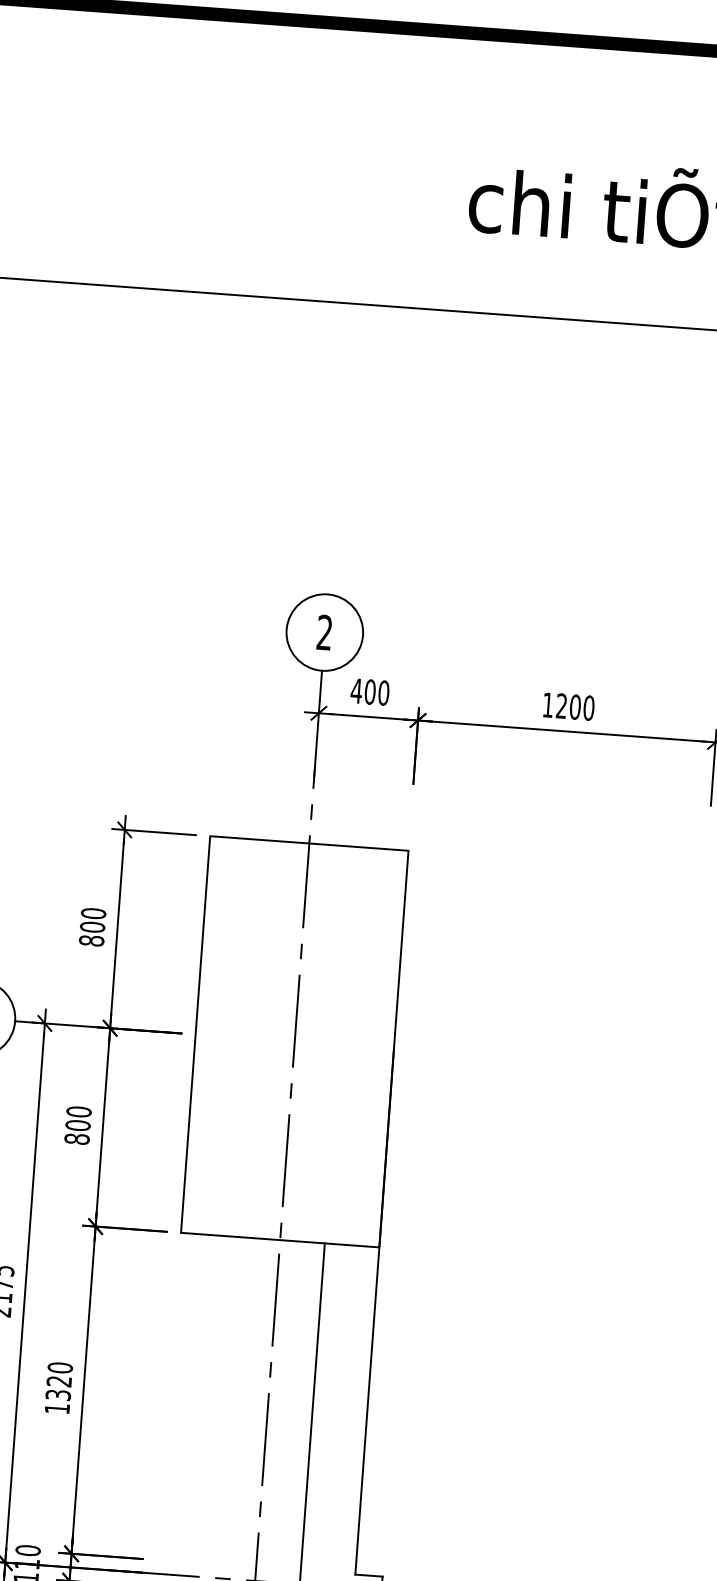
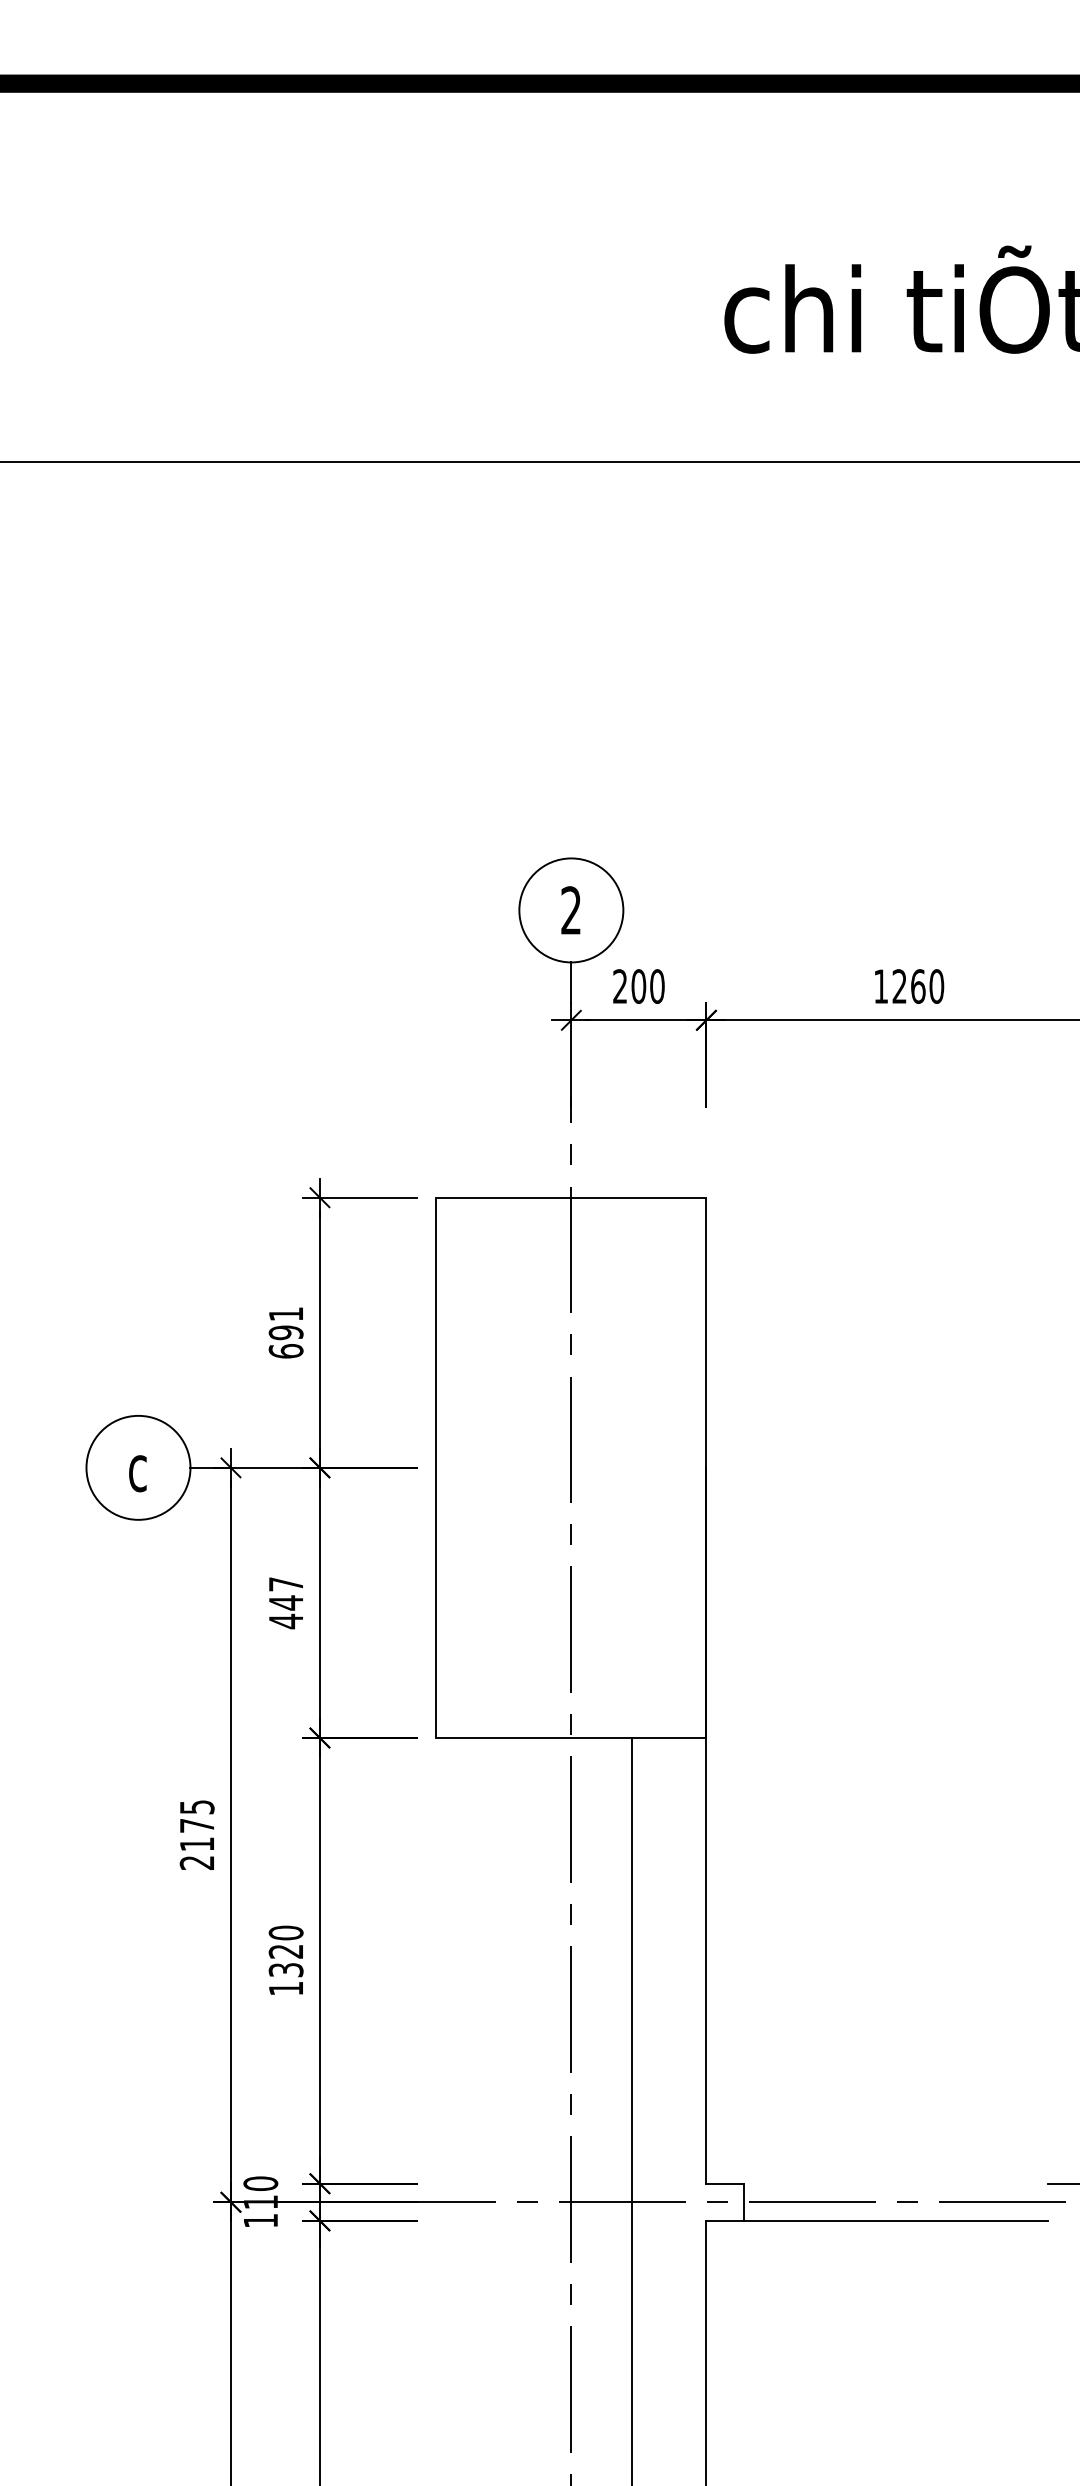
text: (356, 691) -> (619, 986), 400 -> 200
text: (575, 707) -> (918, 986), 1200 -> 1260
text: (92, 927) -> (285, 1332), 800 -> 691
text: (77, 1125) -> (285, 1603), 800 -> 447

